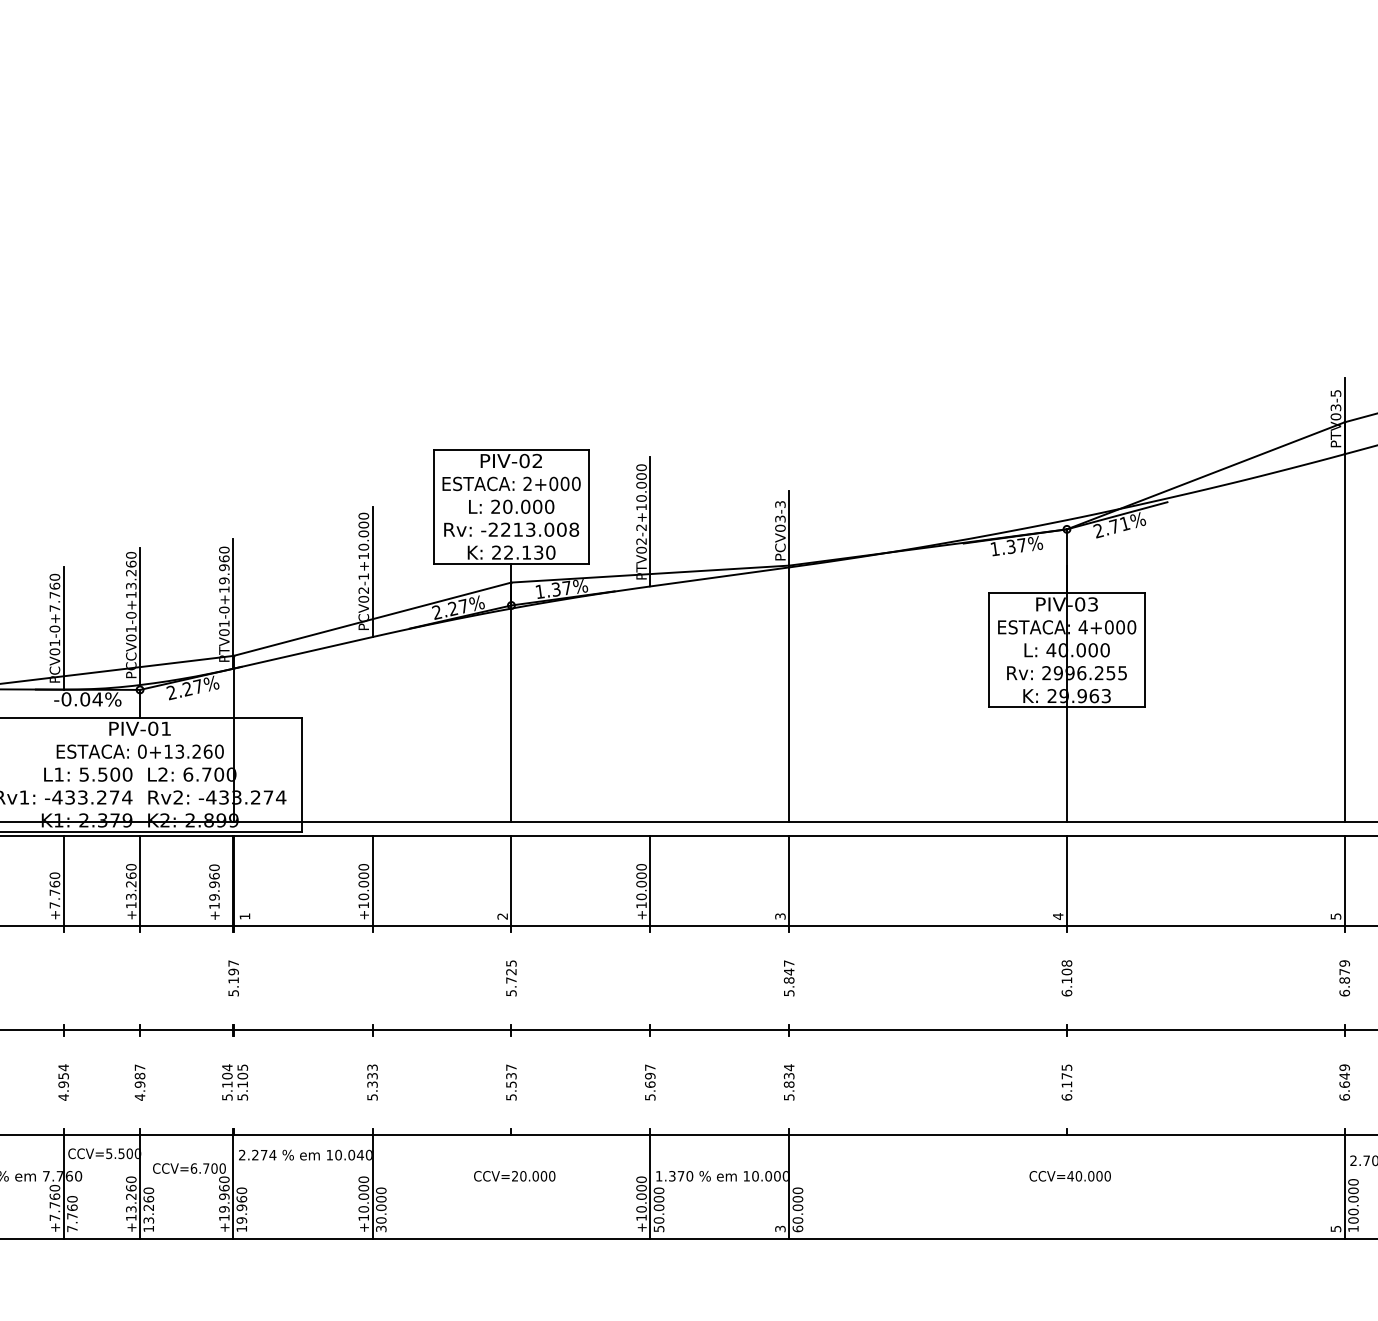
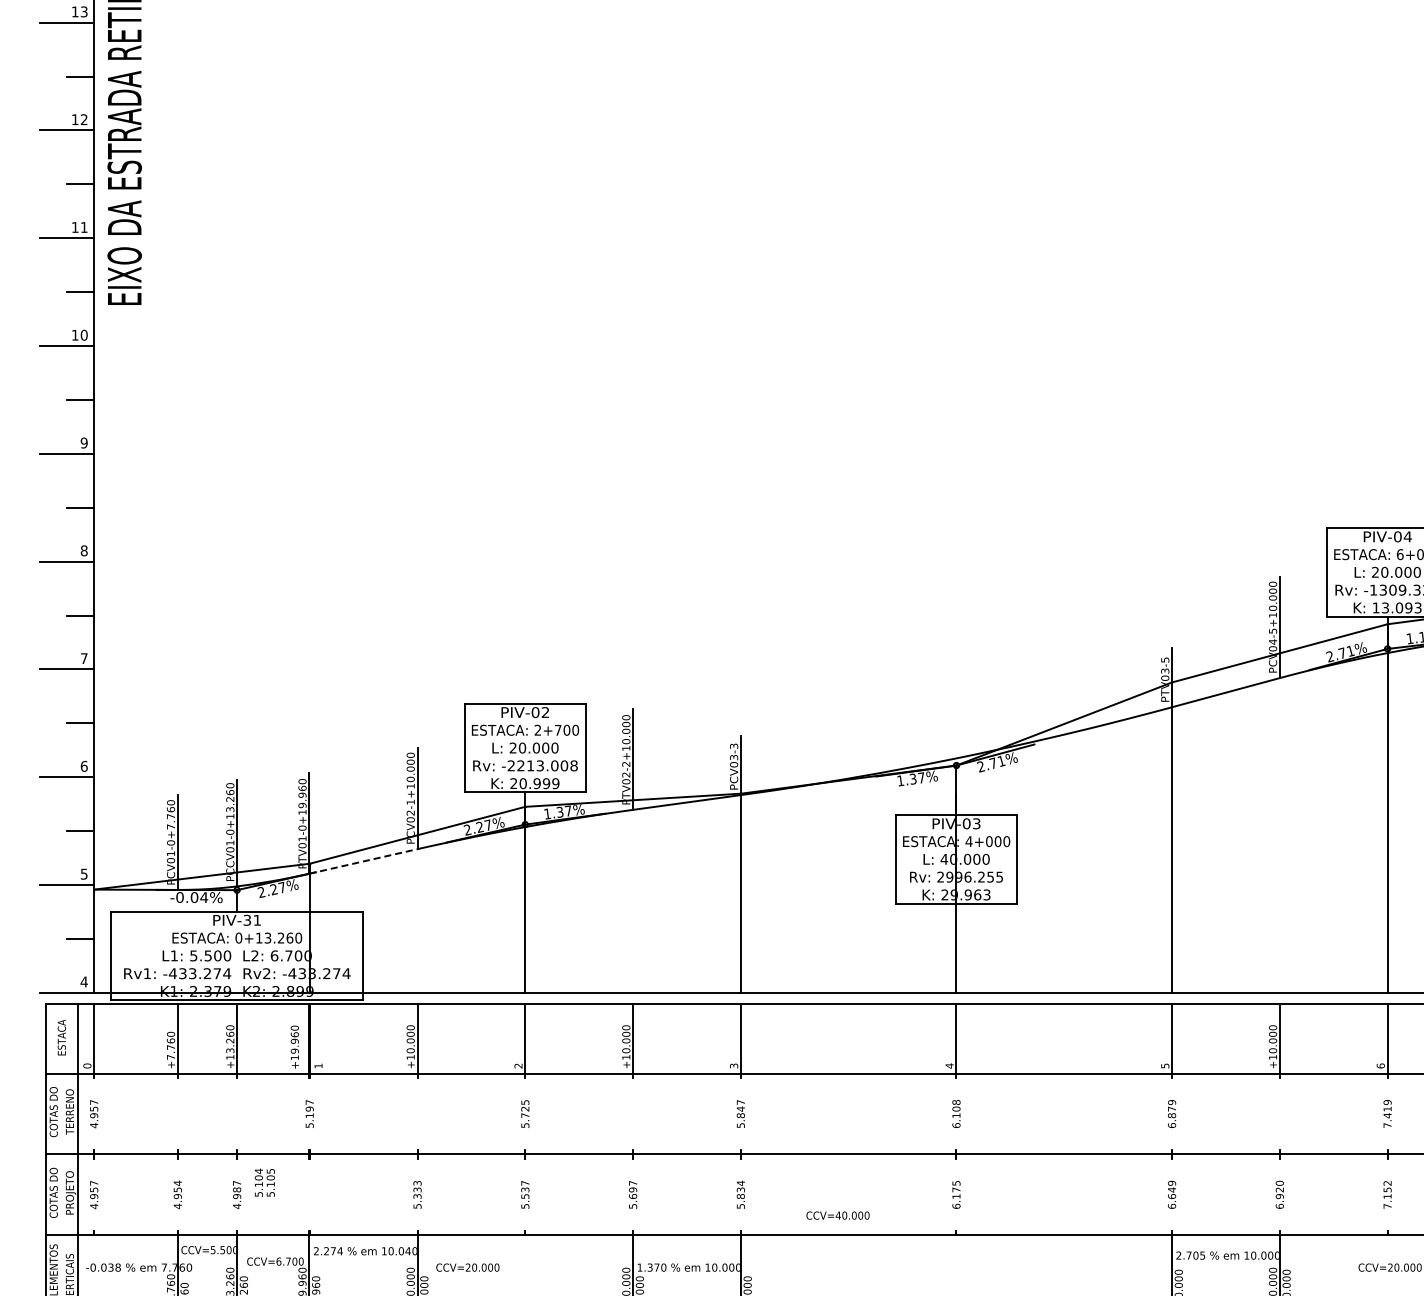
text: (552, 482) -> (557, 729), 2+000 -> 2+700
text: (529, 552) -> (539, 783), 22.130 -> 20.999
line: (302, 652) -> (363, 861), solid -> dashed
text: (153, 727) -> (247, 919), PIV-01 -> PIV-31
text: (234, 1082) -> (264, 1182), moved
text: (514, 1176) -> (467, 1267), moved
text: (1069, 1176) -> (837, 1215), moved

